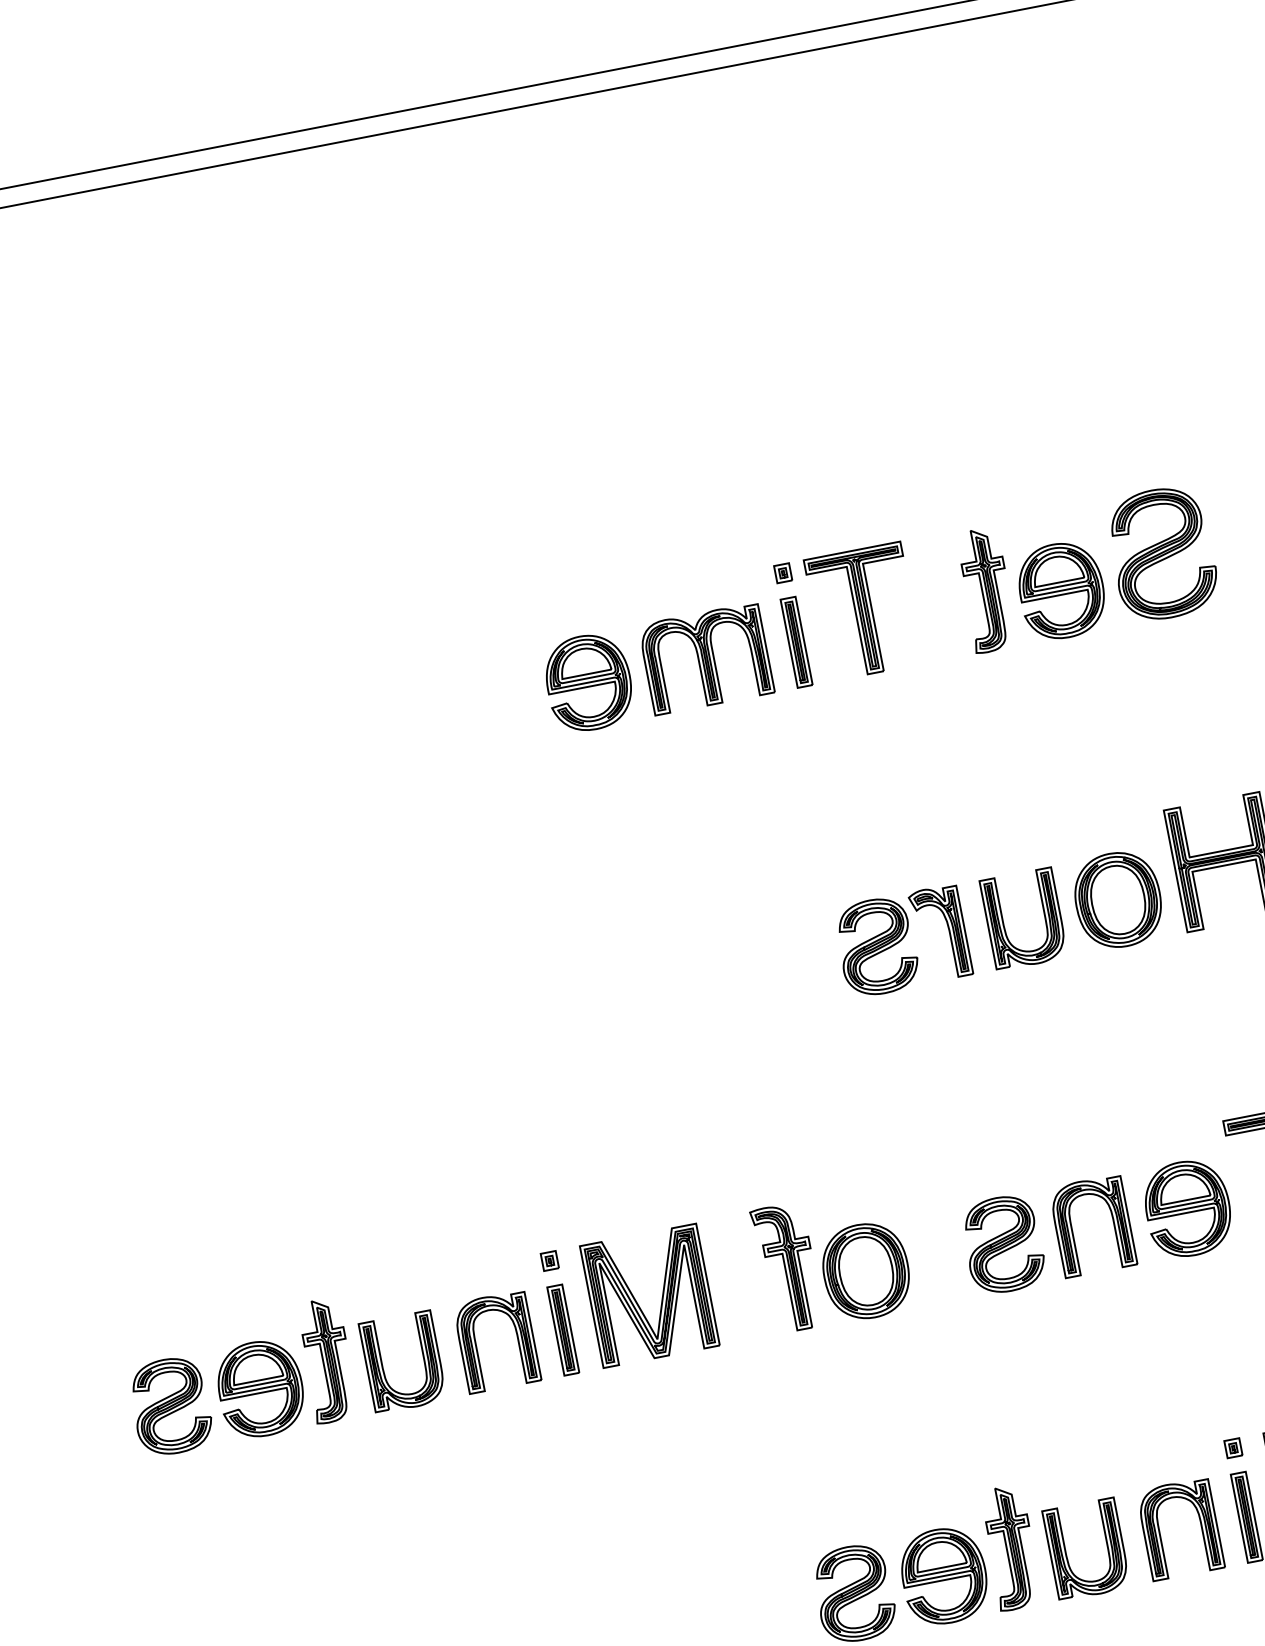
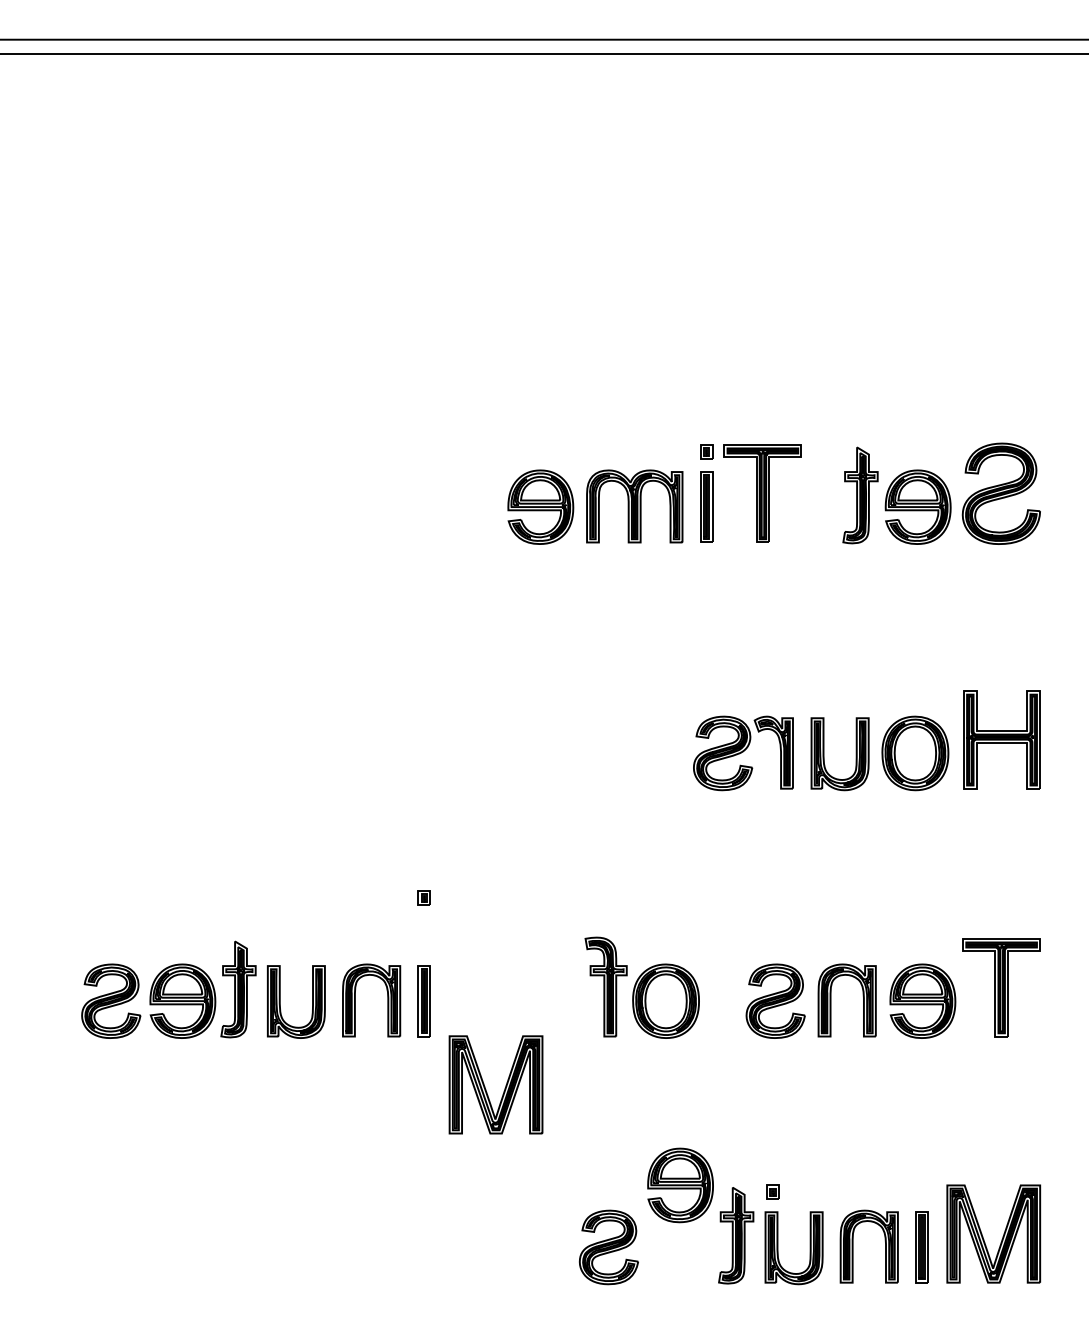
part: (548, 1260) -> (423, 897), moved
part: (661, 1298) -> (504, 1088), moved
part: (1232, 1447) -> (772, 1191), moved
part: (944, 1576) -> (680, 1185), moved

